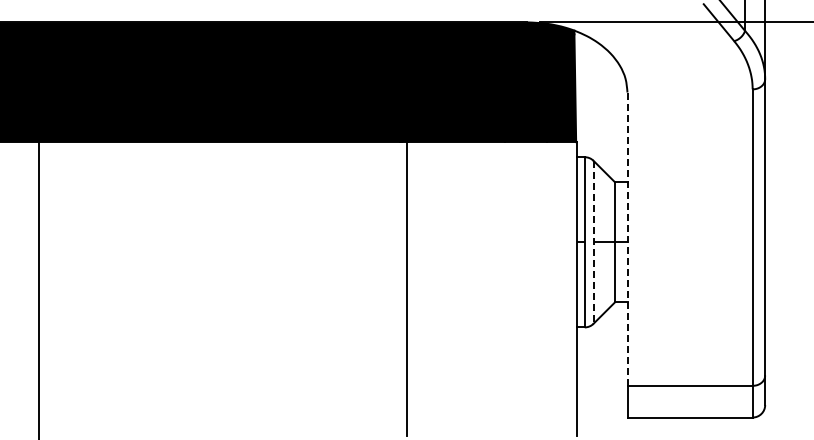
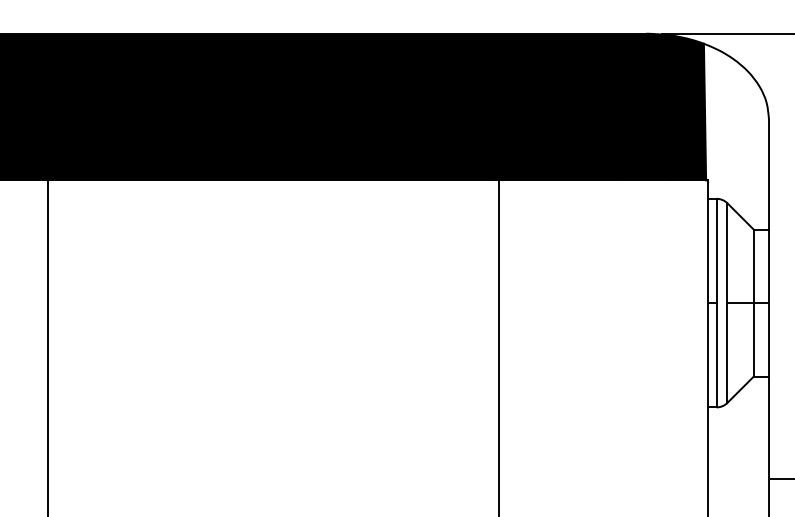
line: (627, 239) -> (768, 299), dashed -> solid
line: (593, 242) -> (727, 303), dashed -> solid

